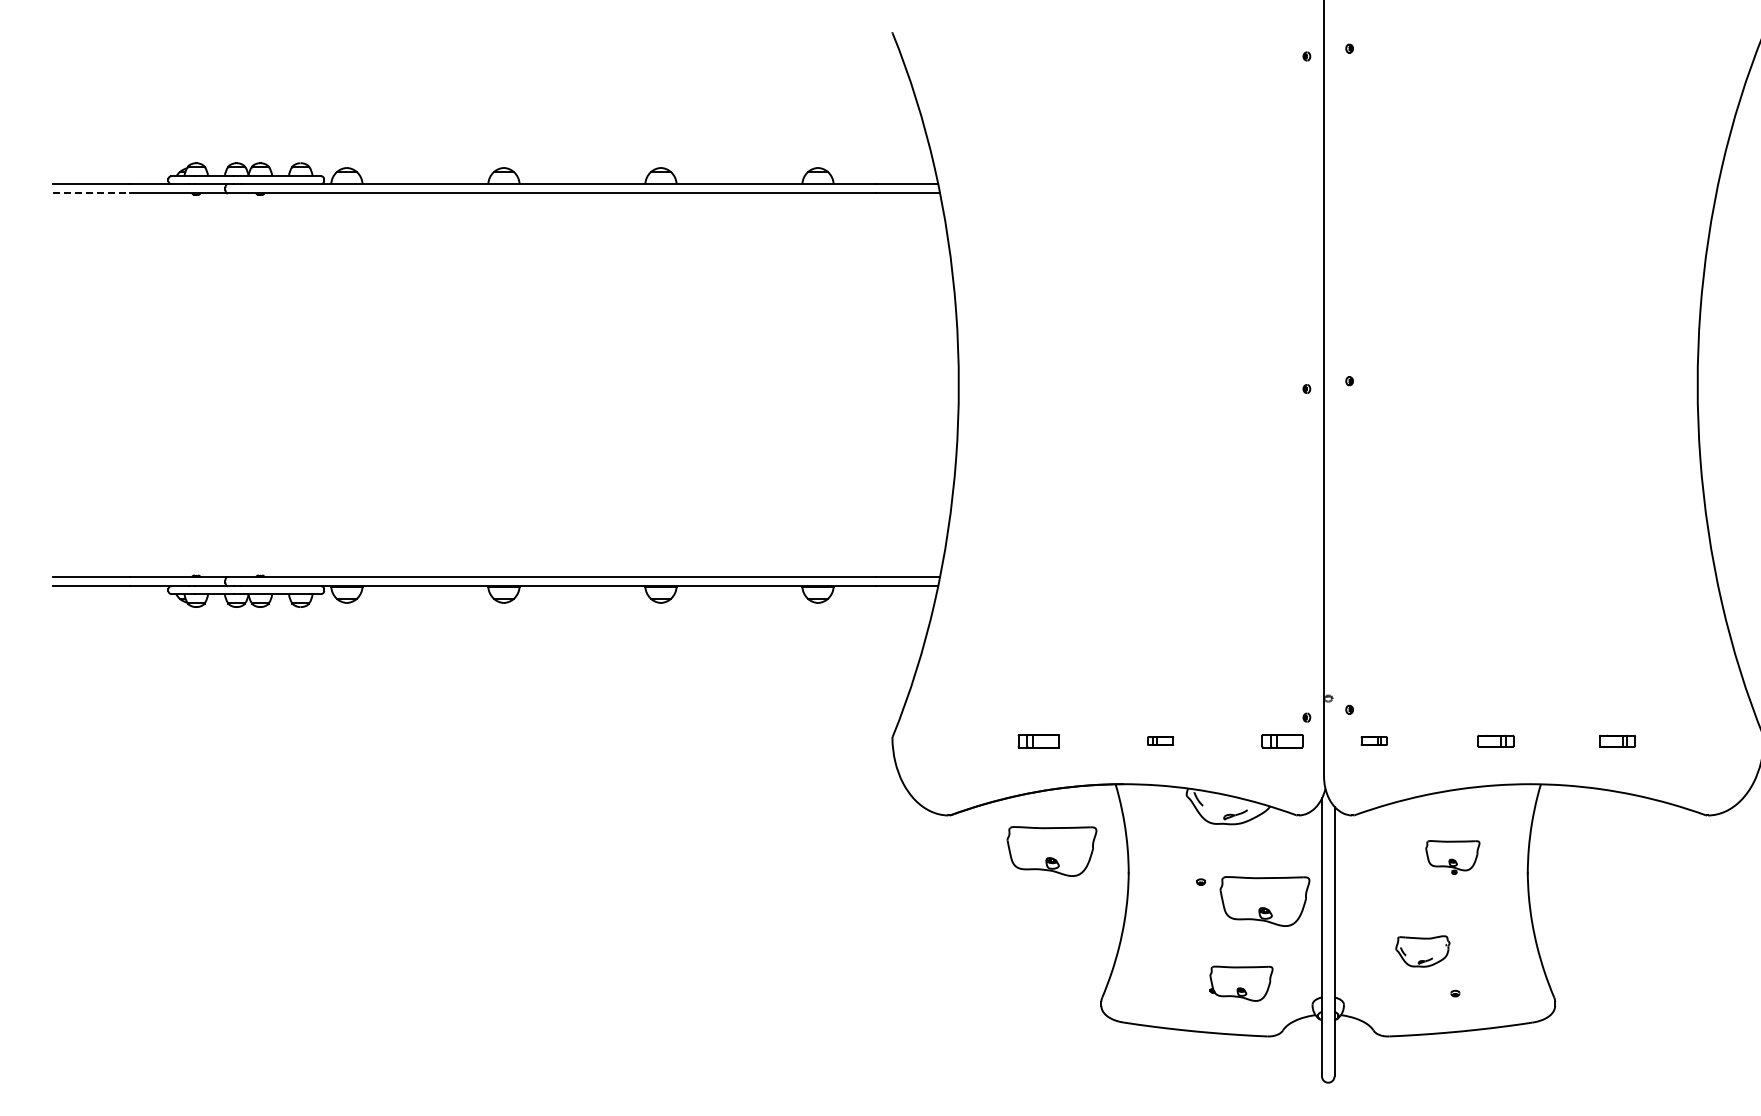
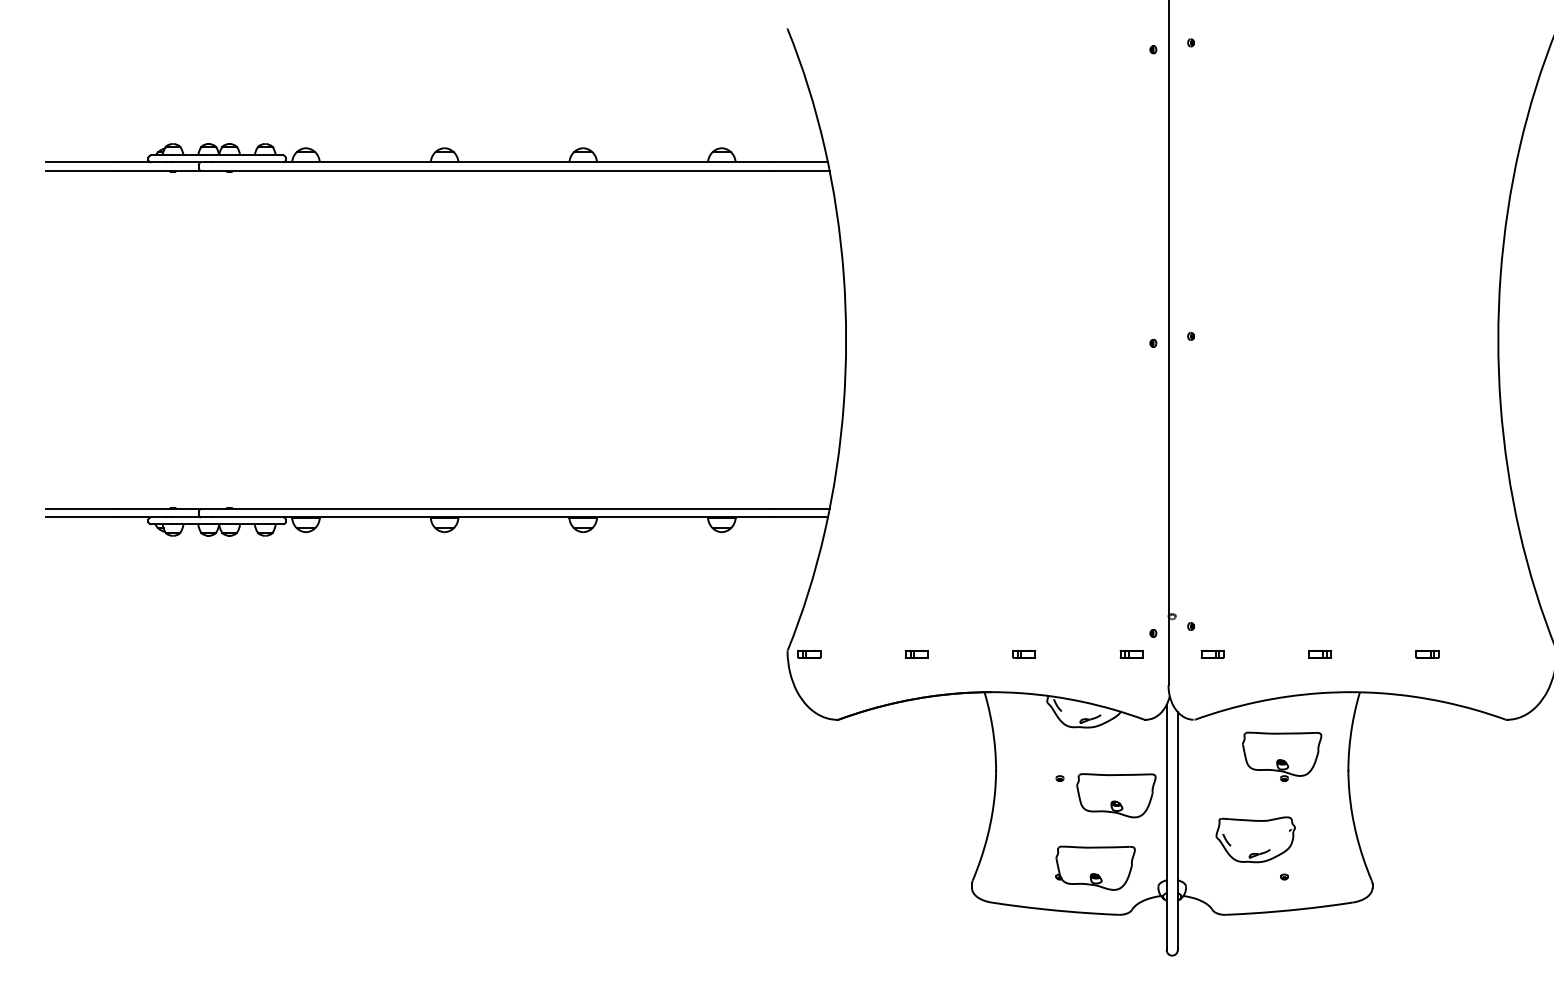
line: (91, 193) -> (80, 170), dashed -> solid
part: (916, 740) -> (808, 653), added
part: (1038, 740) -> (916, 653), size x0.62
part: (1281, 740) -> (1130, 653), size x0.62
part: (1495, 740) -> (1319, 653), size x0.71
part: (1617, 740) -> (1427, 653), size x0.71
part: (1051, 851) -> (927, 751), removed
part: (1452, 857) -> (1281, 756), size x1.67
part: (1422, 951) -> (1255, 839), size x1.67
part: (1241, 983) -> (1095, 868), size x1.43

